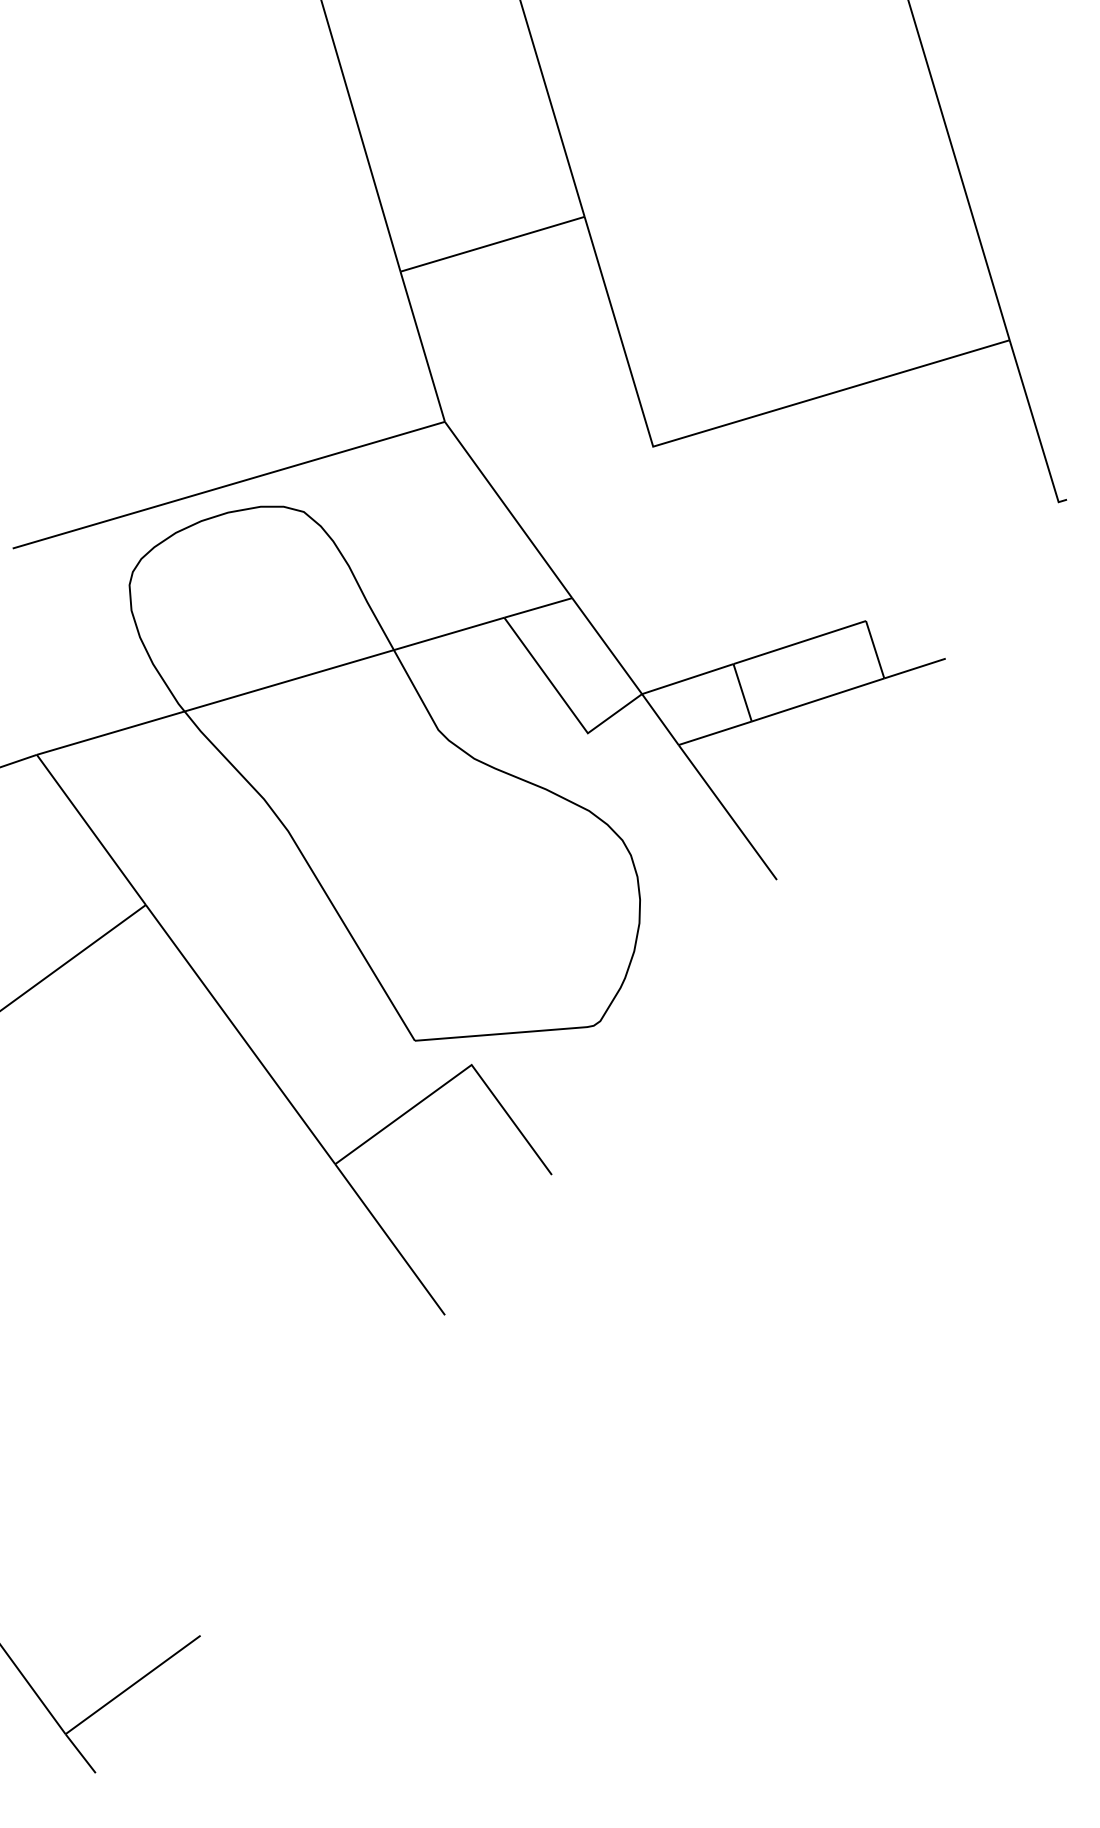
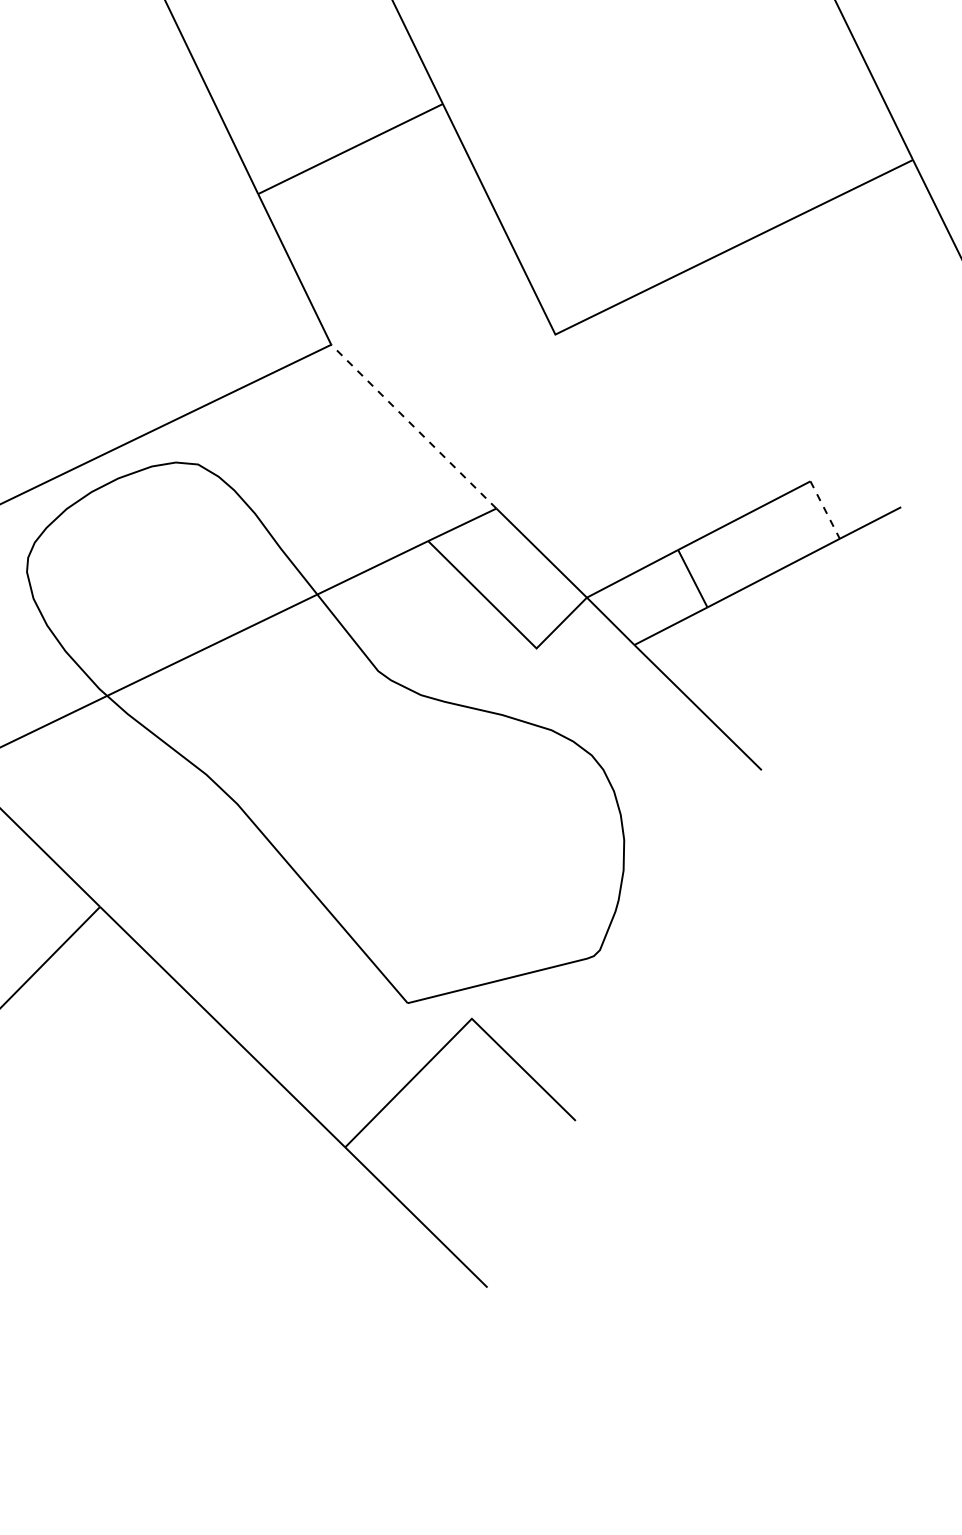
line: (508, 510) -> (413, 427), solid -> dashed
line: (875, 650) -> (825, 510), solid -> dashed

